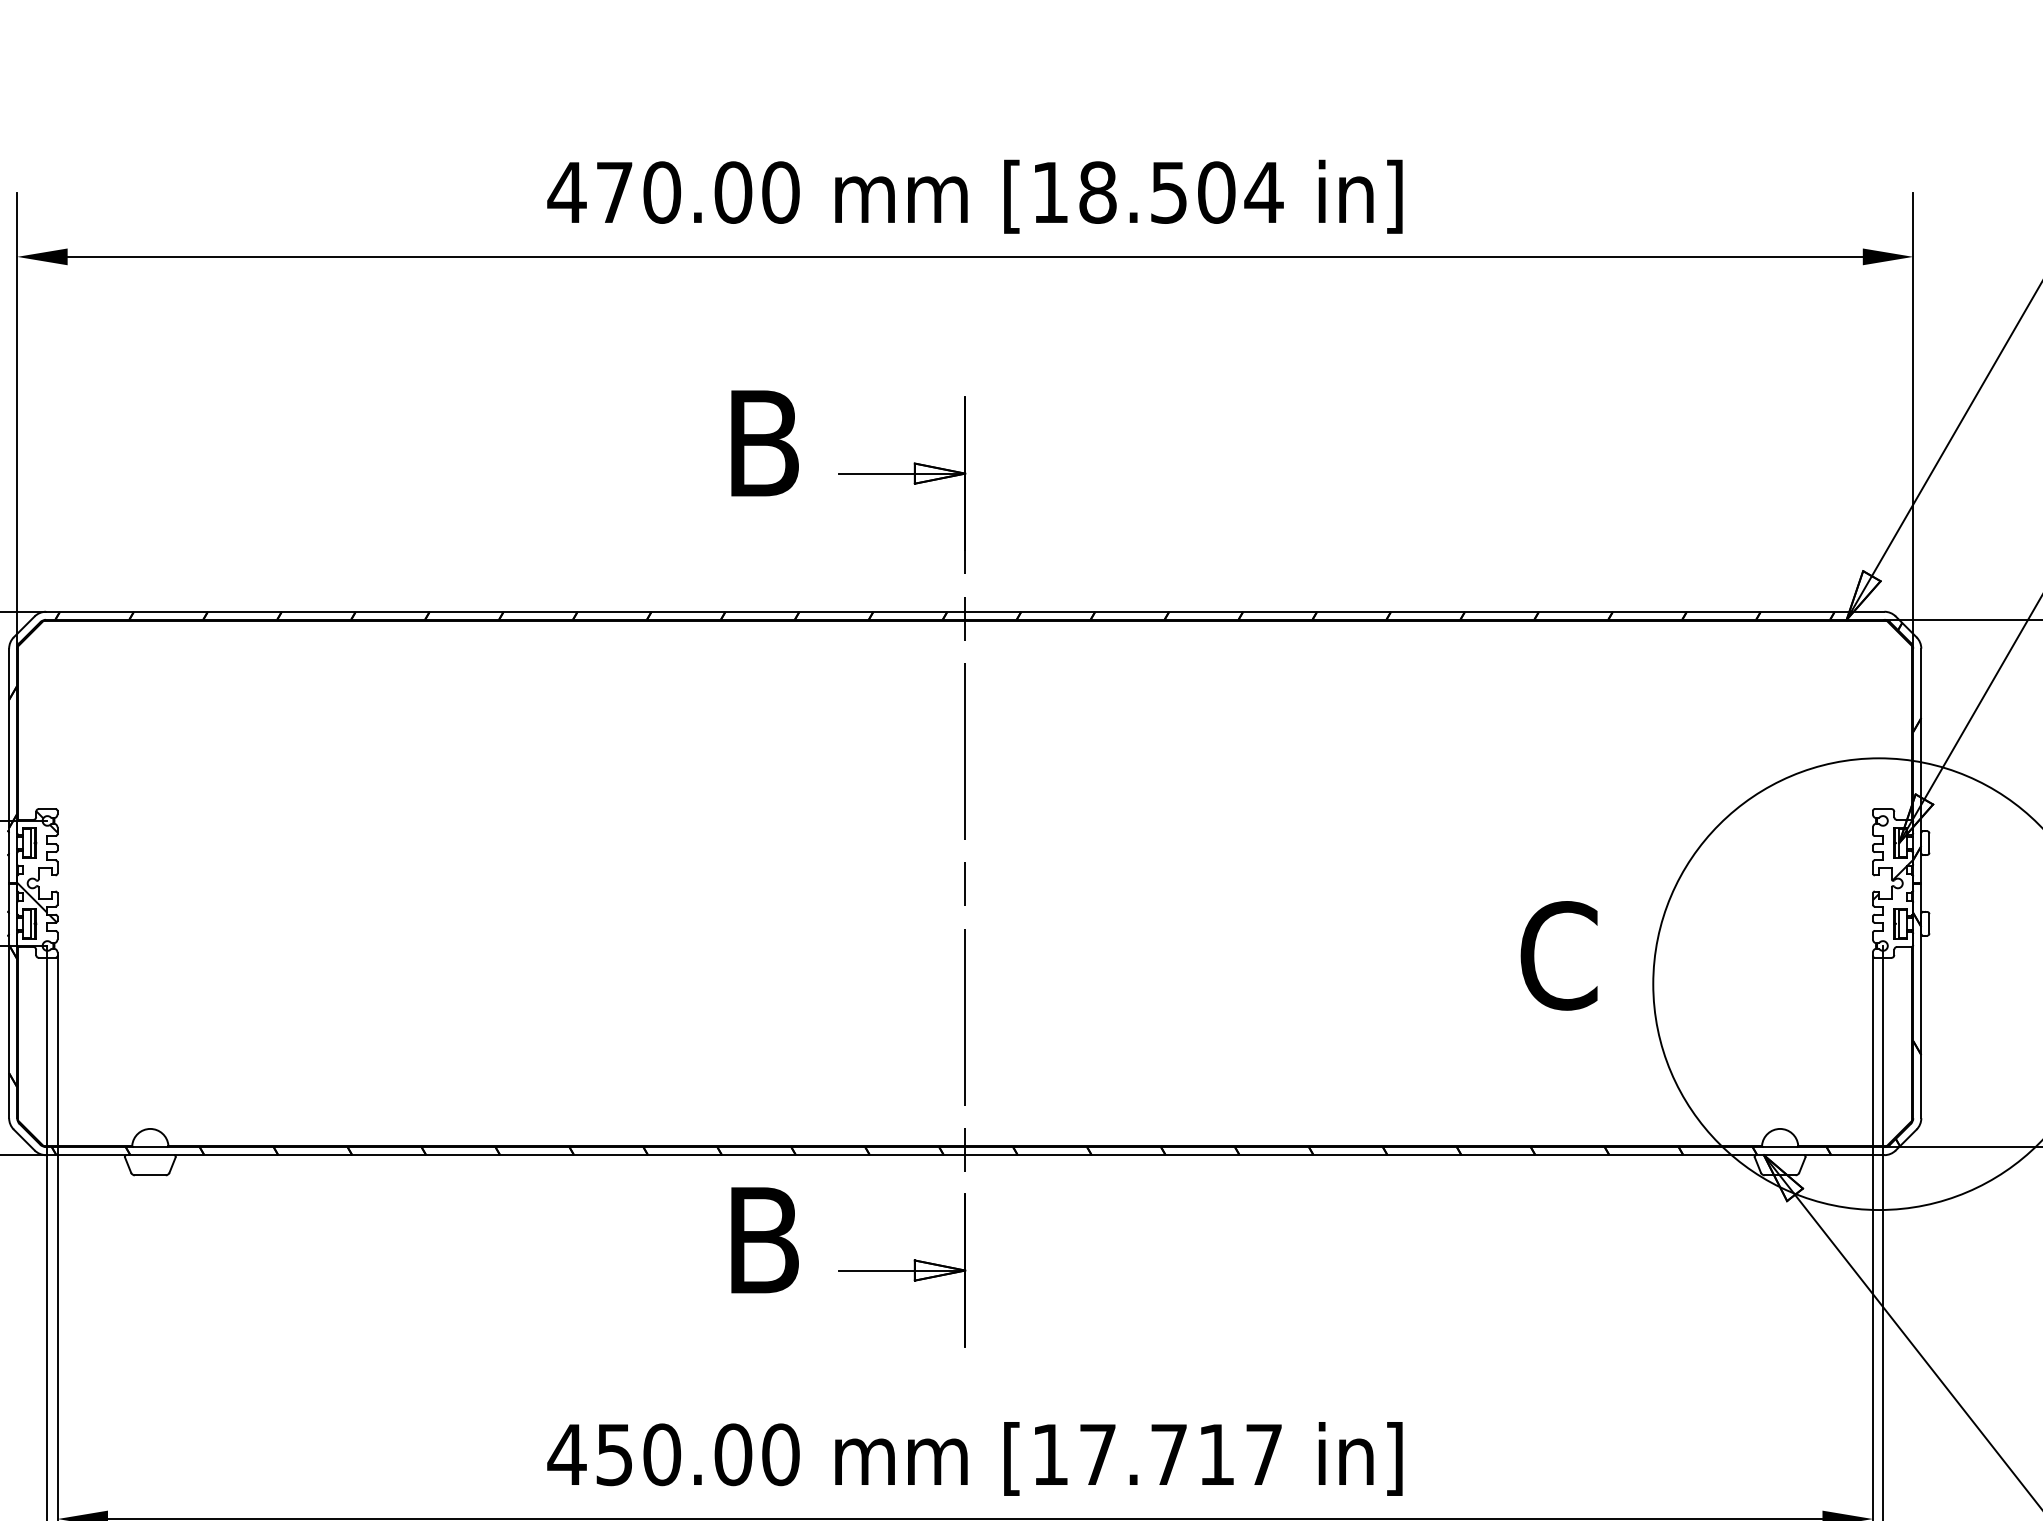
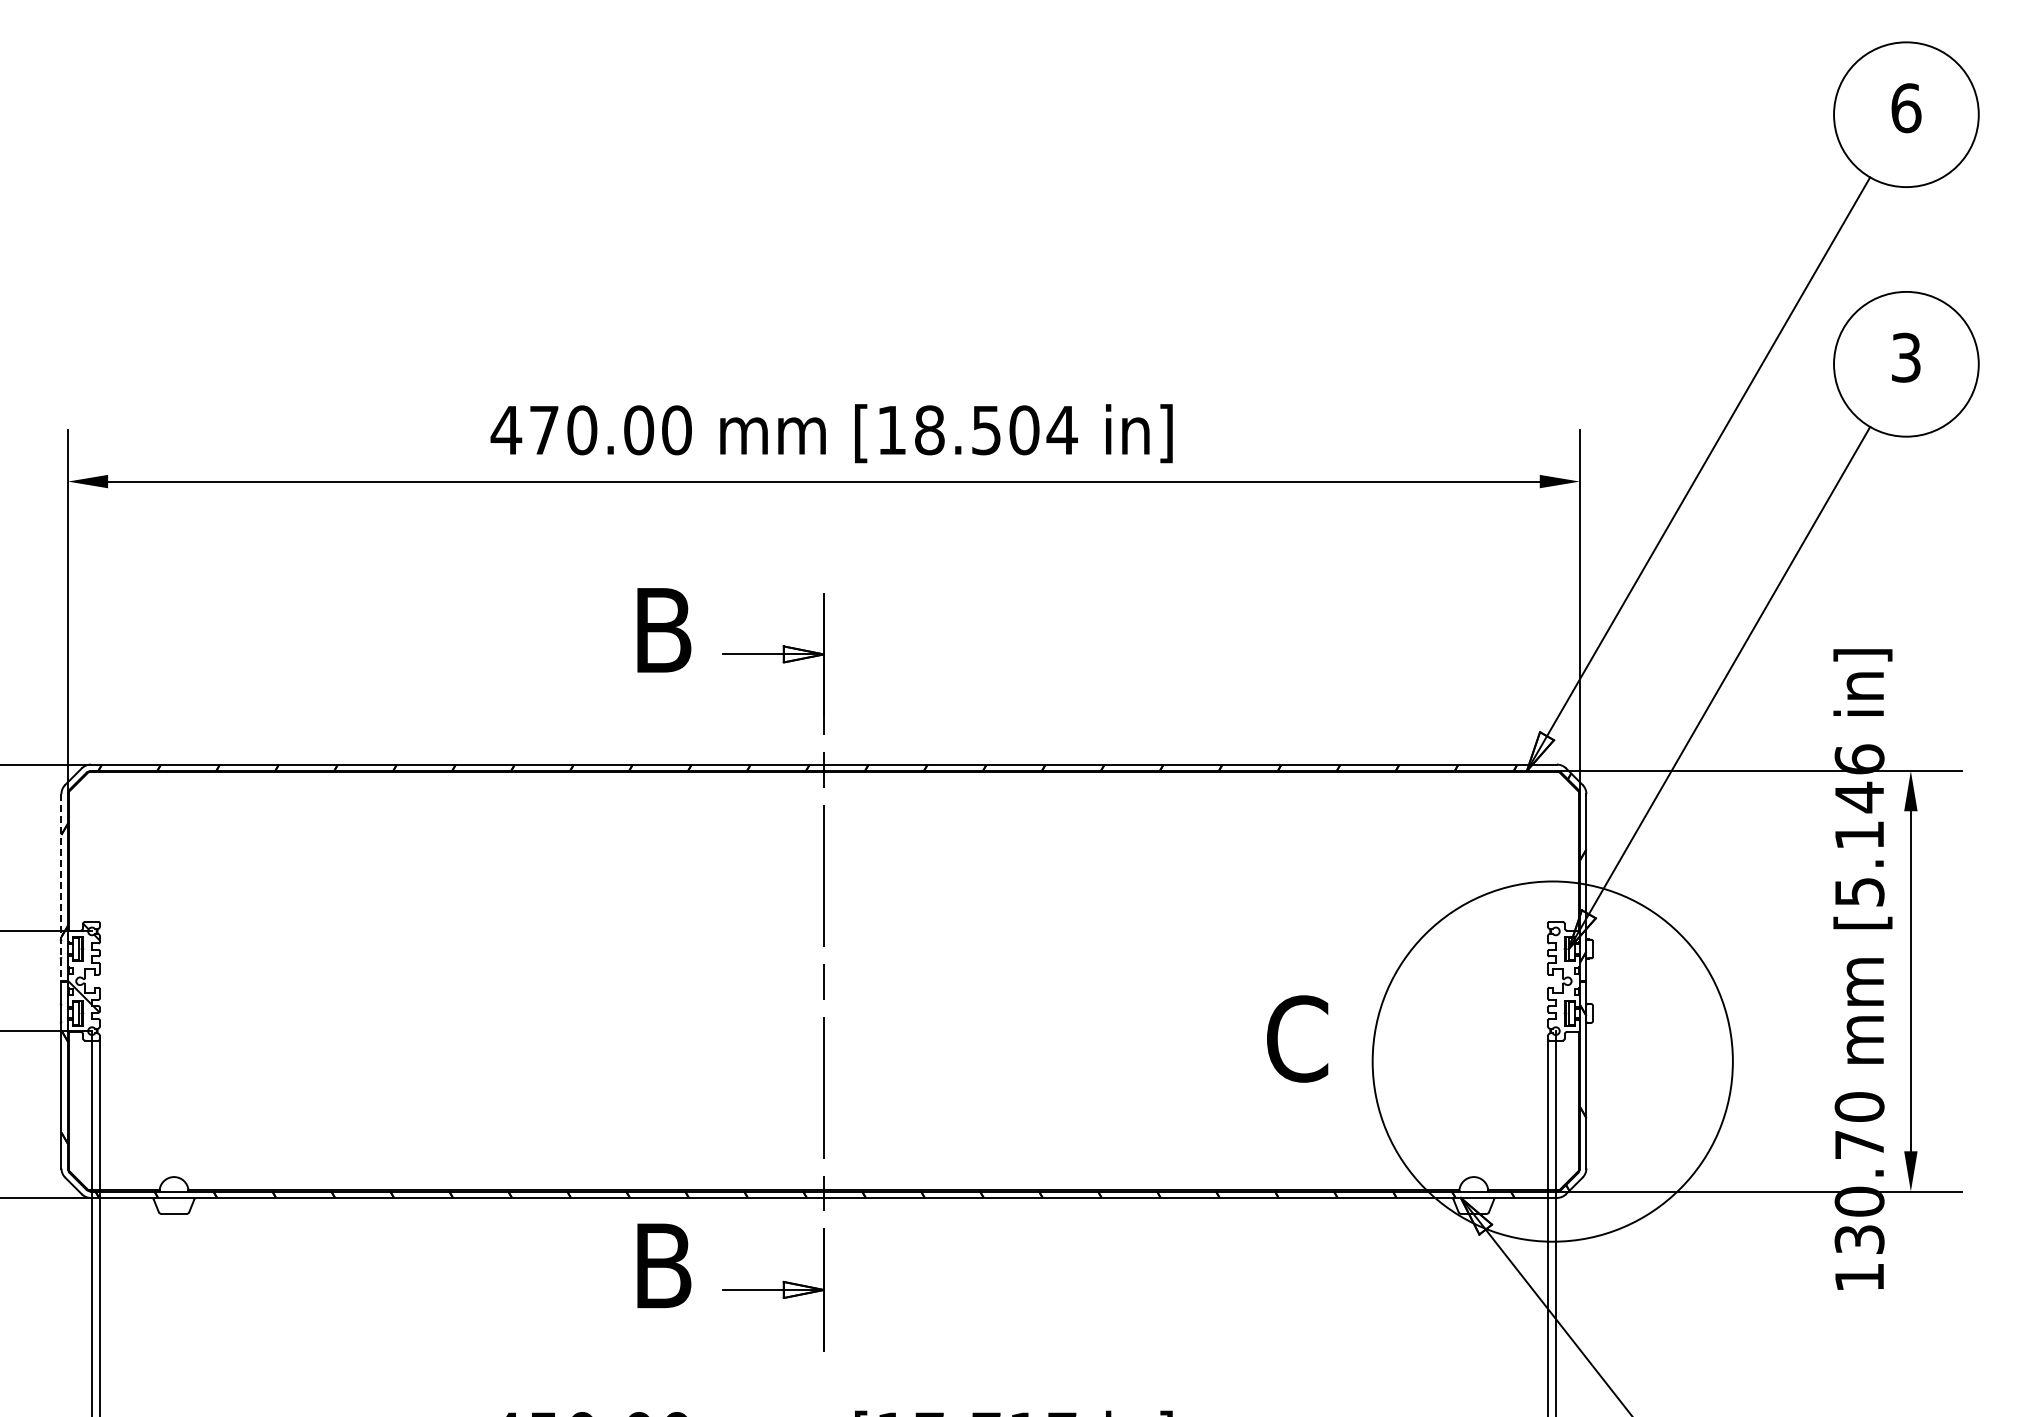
line: (9, 767) -> (61, 888), solid -> dashed
hatch: (1892, 879) -> (1563, 978), removed

